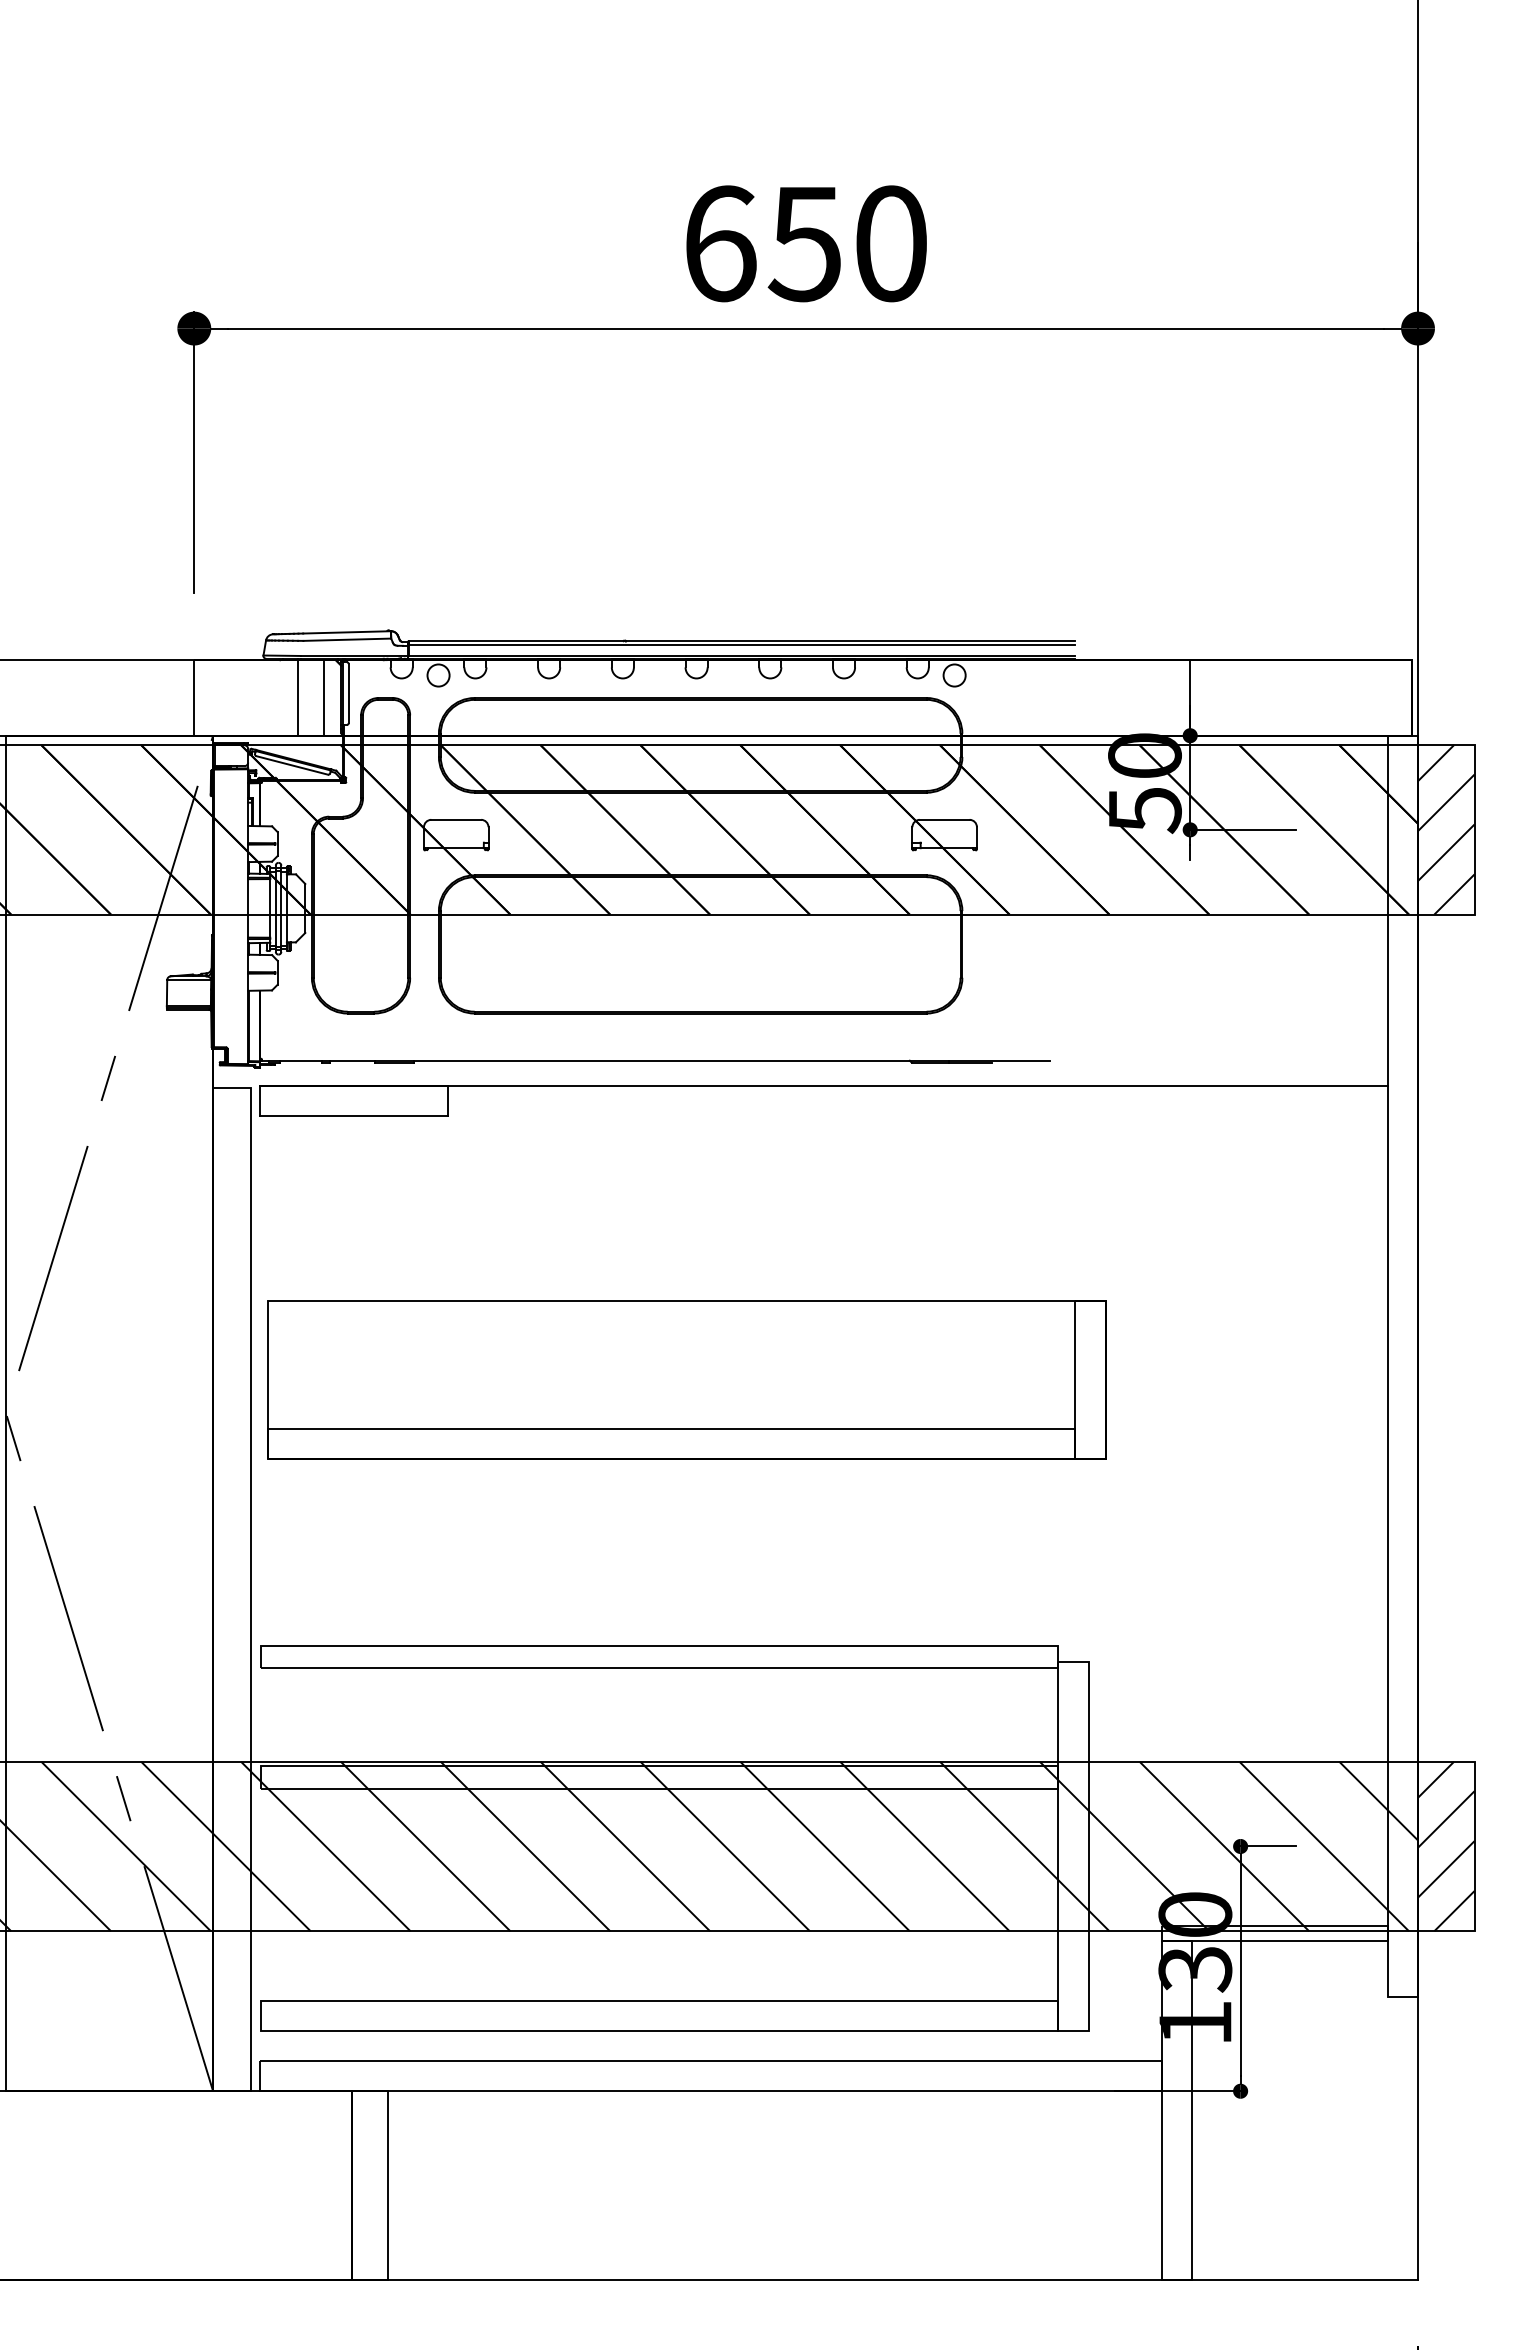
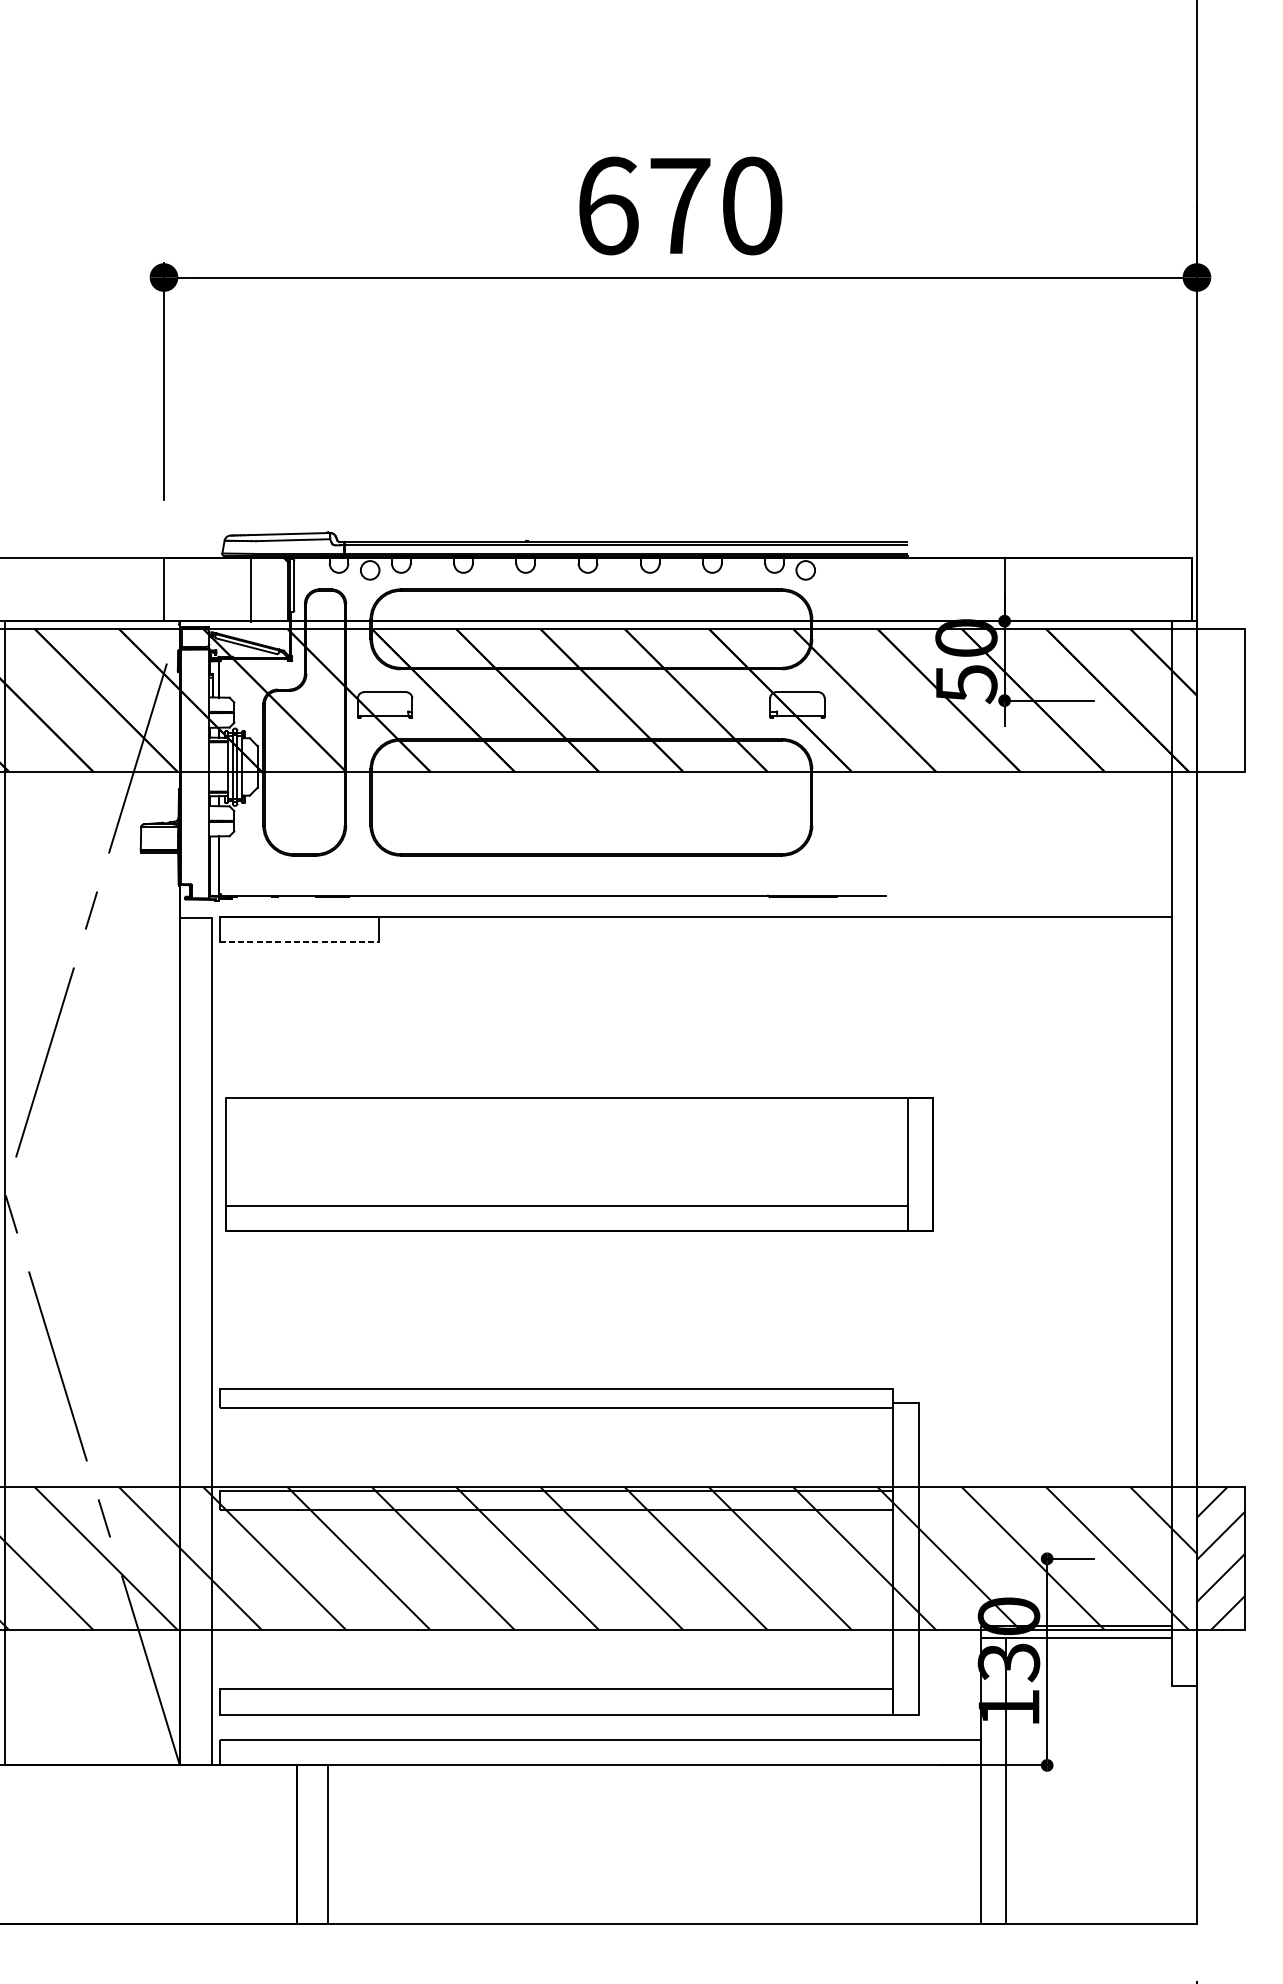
text: (804, 244) -> (679, 206), 650 -> 670
line: (324, 697) -> (273, 588), removed
hatch: (1446, 829) -> (1220, 700), removed
line: (354, 1116) -> (299, 942), solid -> dashed

